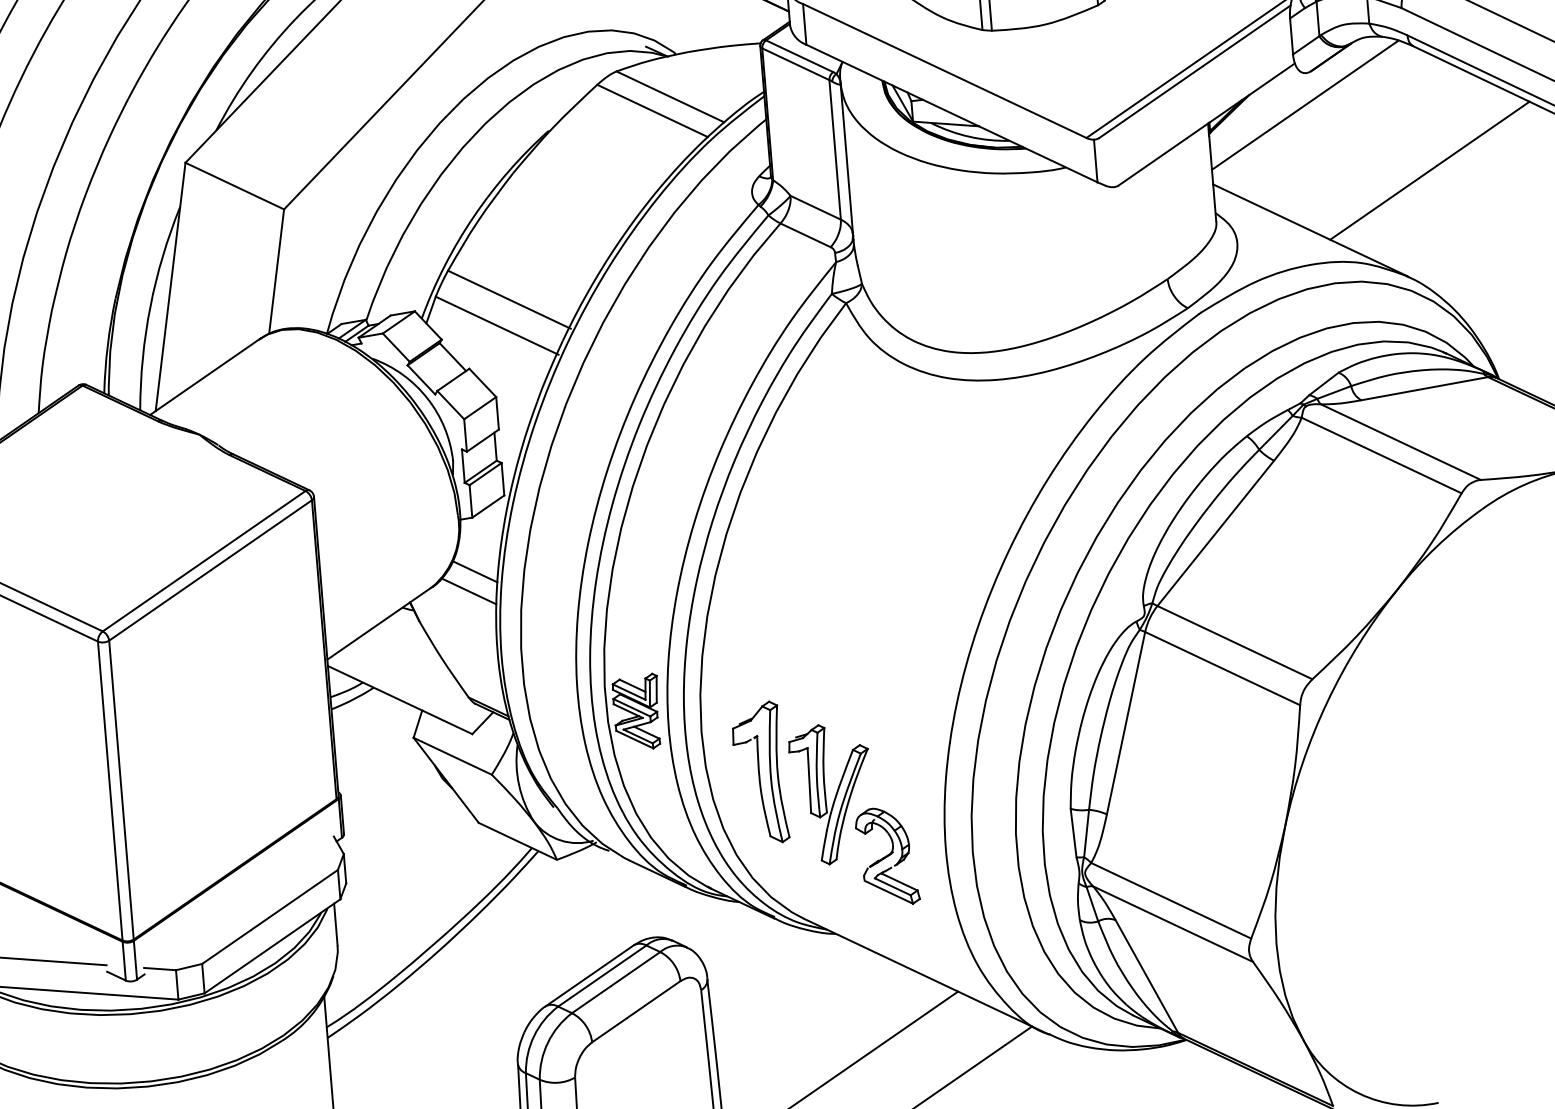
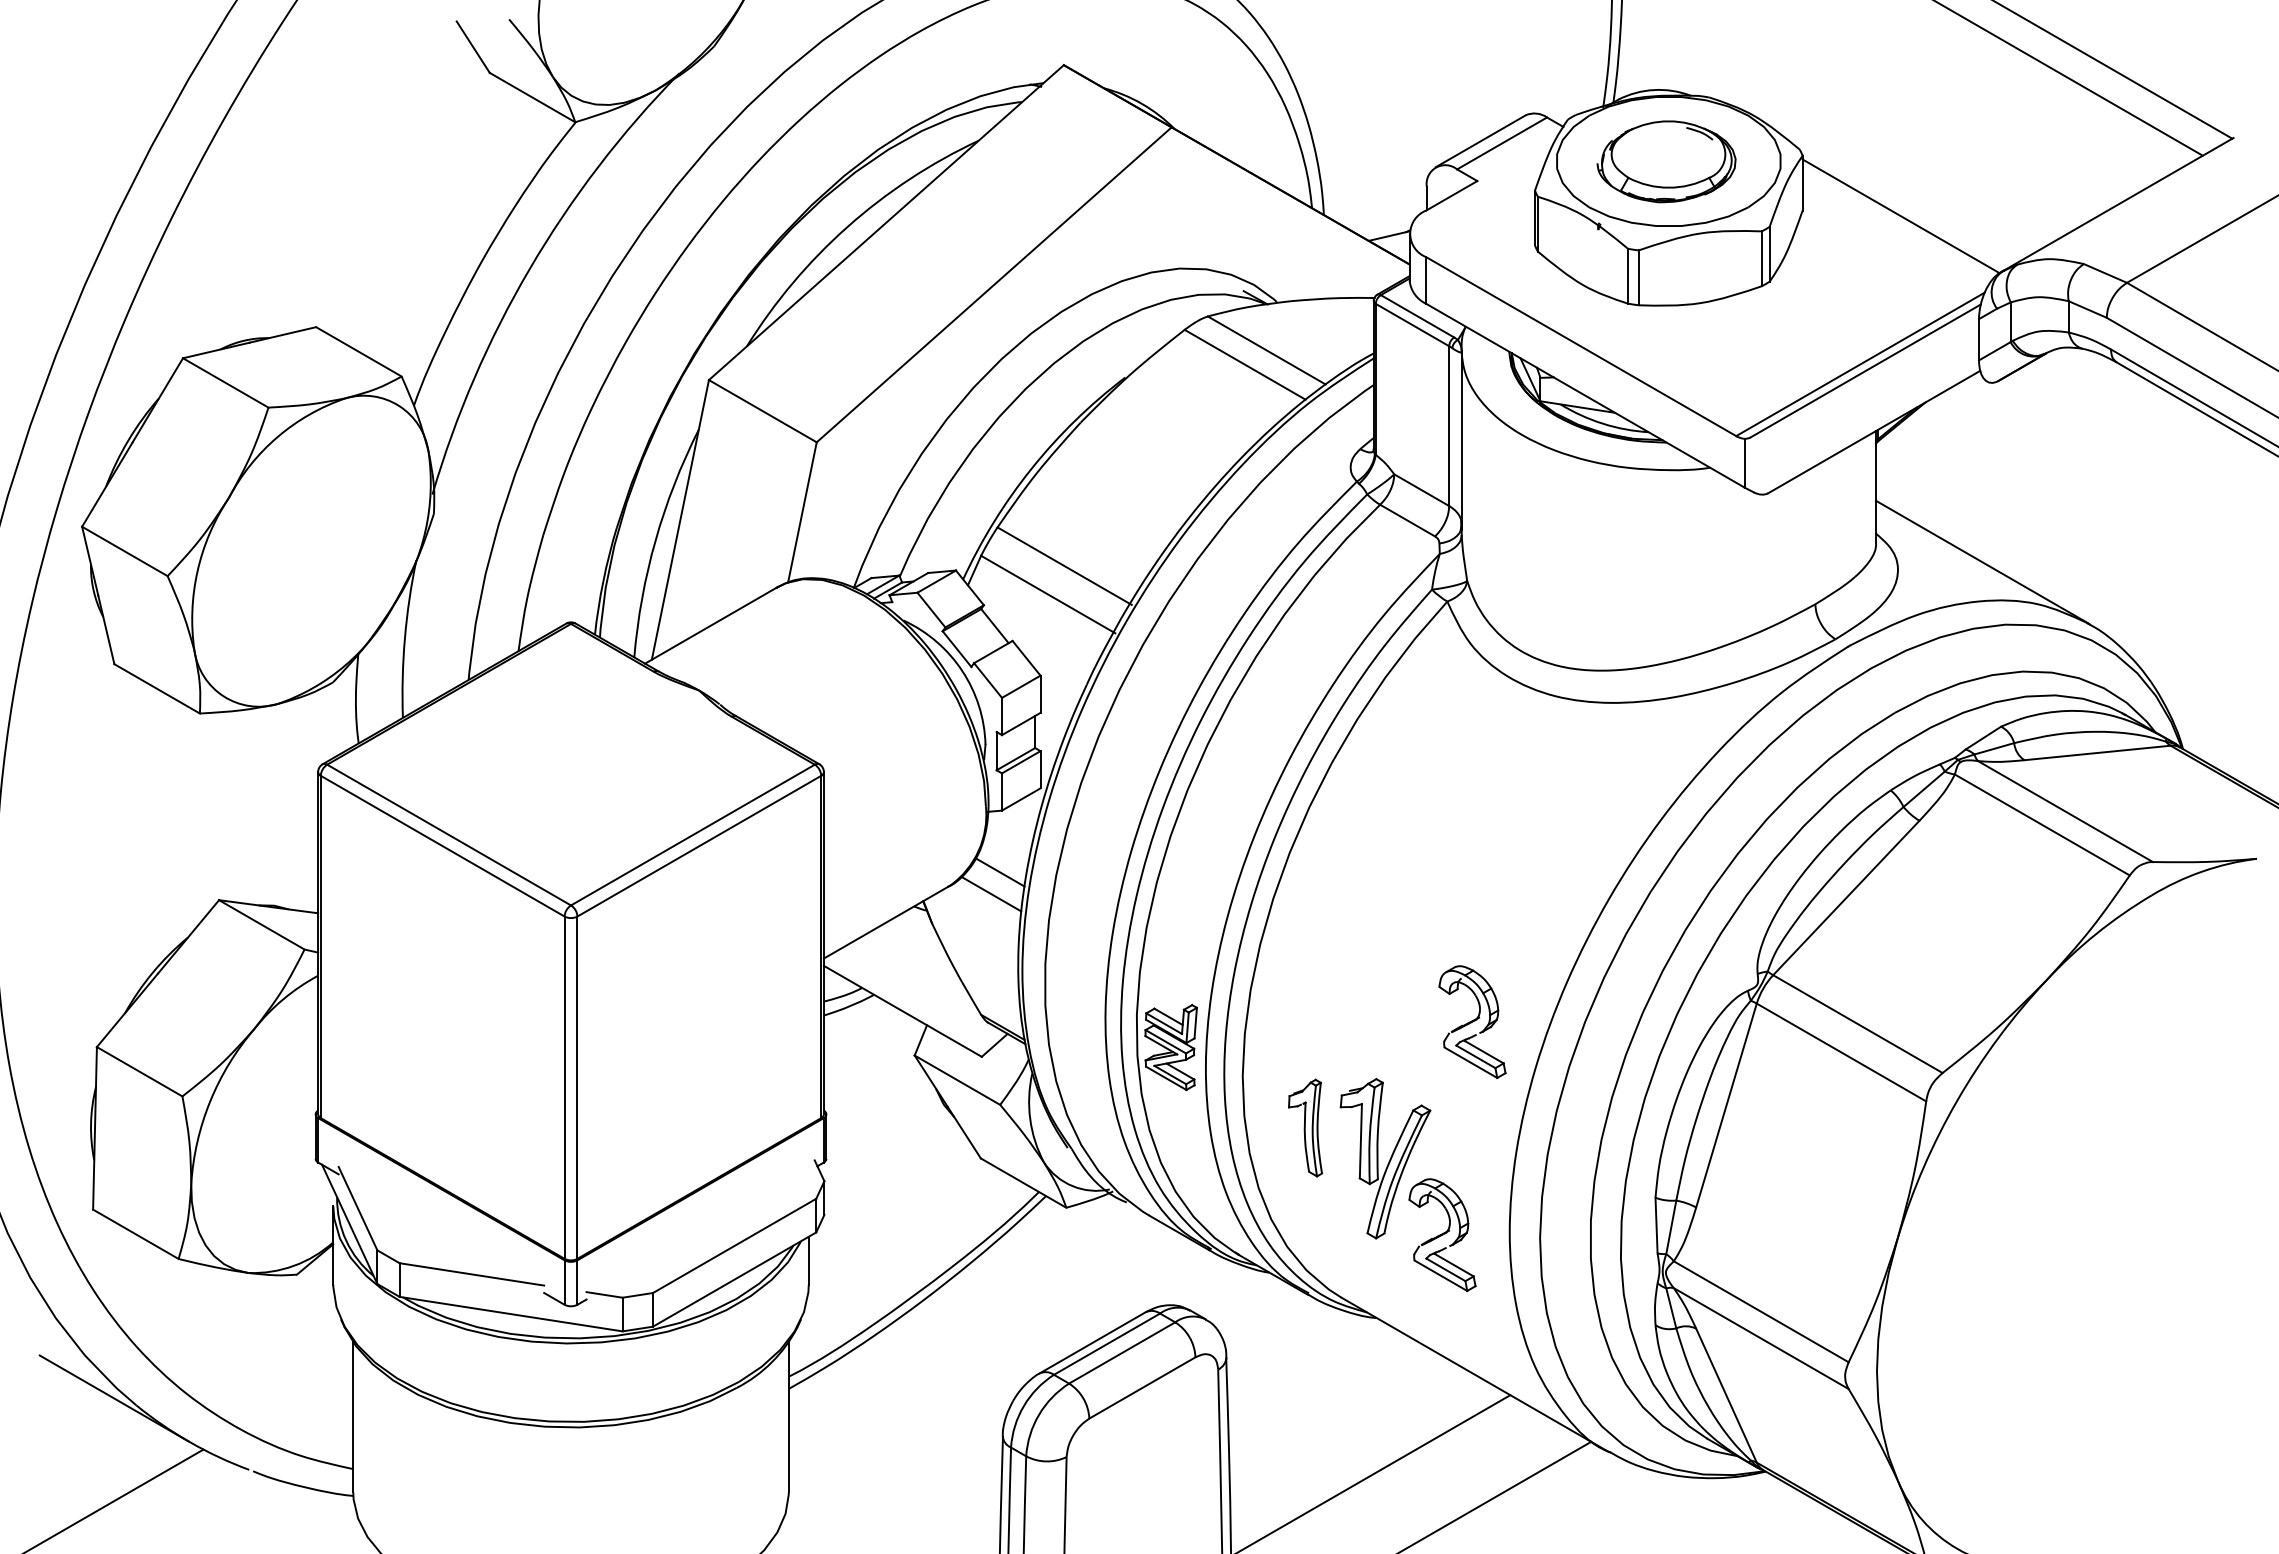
line: (1305, 105) -> (1988, 419), removed
line: (1429, 170) -> (2123, 505), removed
part: (898, 668) -> (1472, 1022), added
part: (760, 772) -> (1305, 1127), size x0.6

